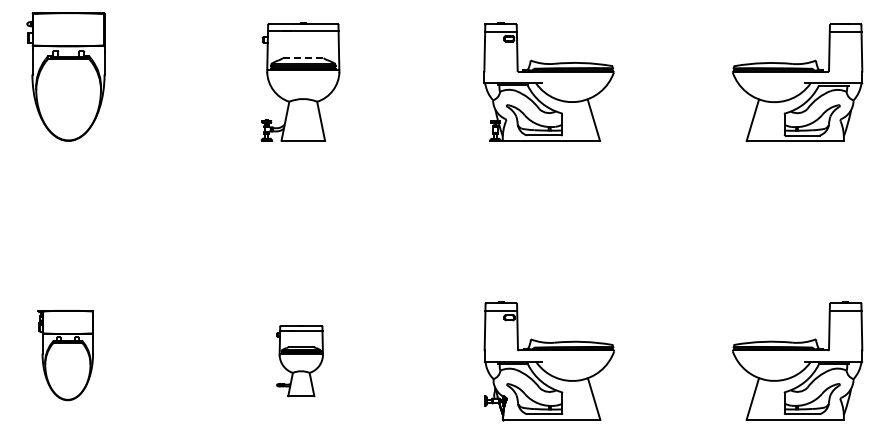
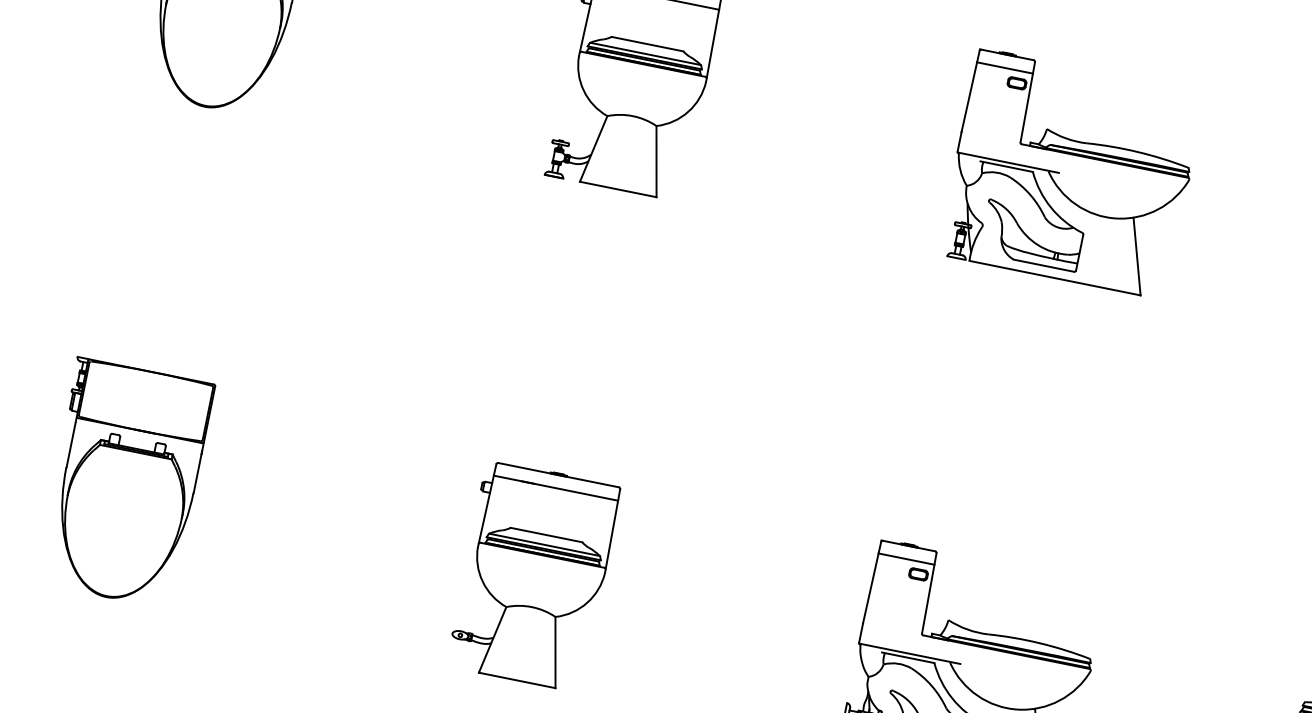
line: (303, 58) -> (647, 44), dashed -> solid
part: (65, 355) -> (123, 483), size x1.43
part: (299, 360) -> (533, 575), size x1.67

